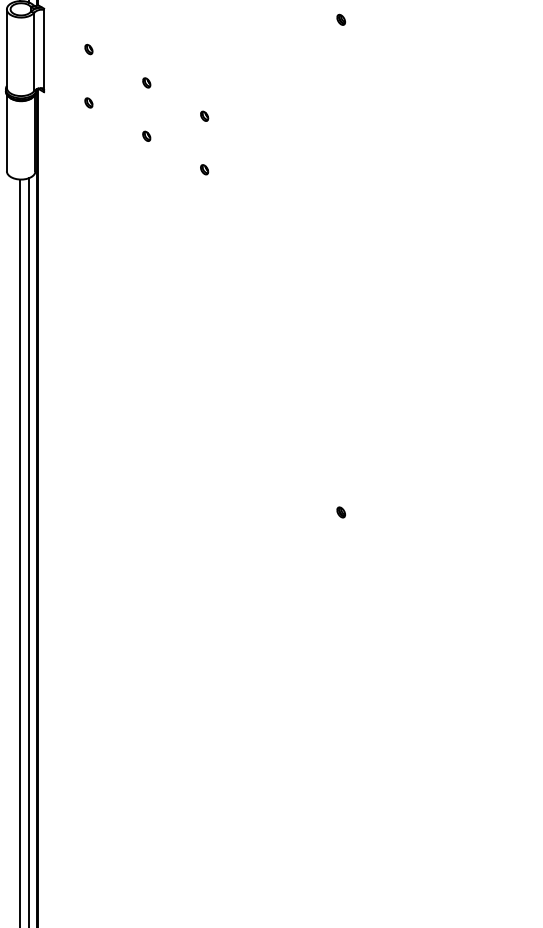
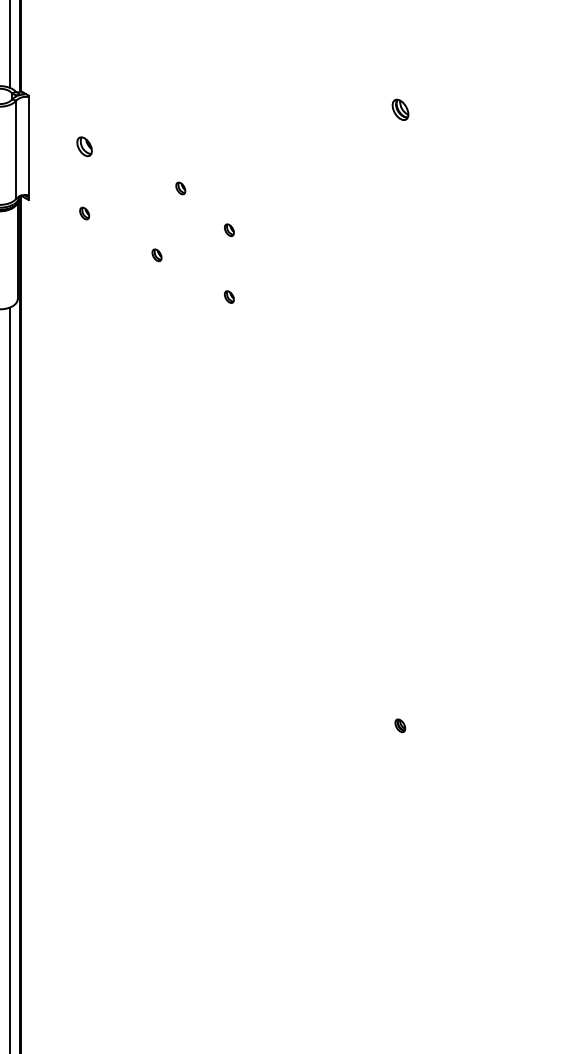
part: (340, 19) -> (399, 109), size x1.6
part: (88, 49) -> (84, 146), size x1.6
part: (146, 82) -> (180, 187), moved

